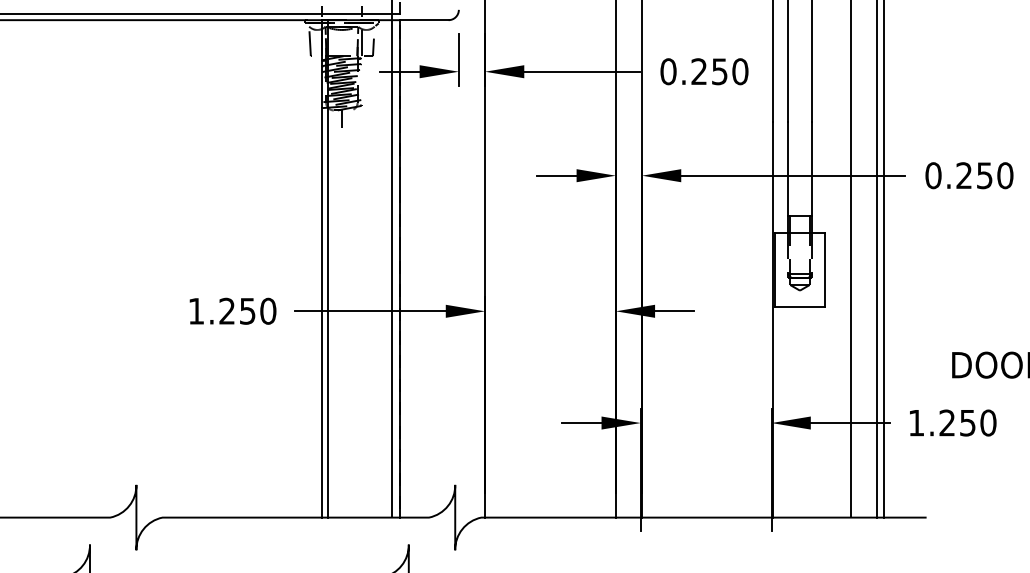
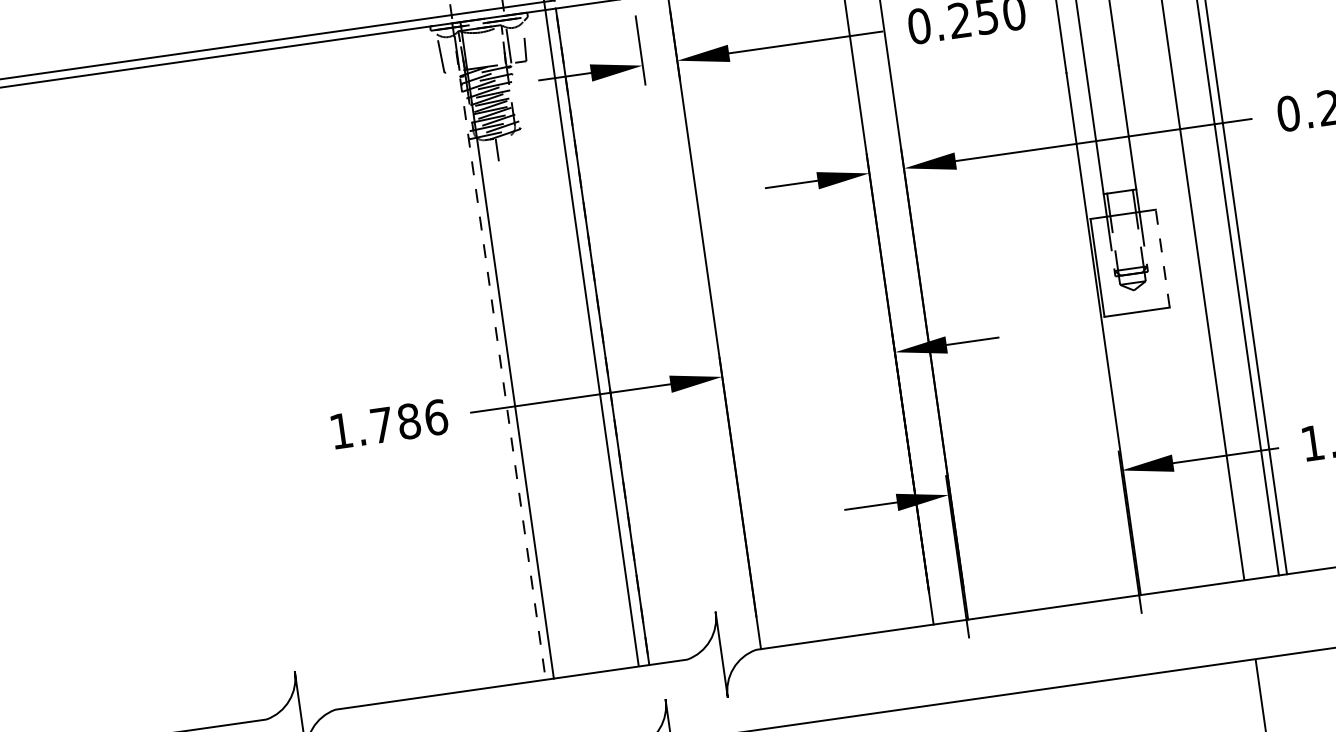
line: (321, 268) -> (498, 351), solid -> dashed
line: (824, 269) -> (1162, 257), solid -> dashed
text: (247, 310) -> (408, 420), 1.250 -> 1.786

